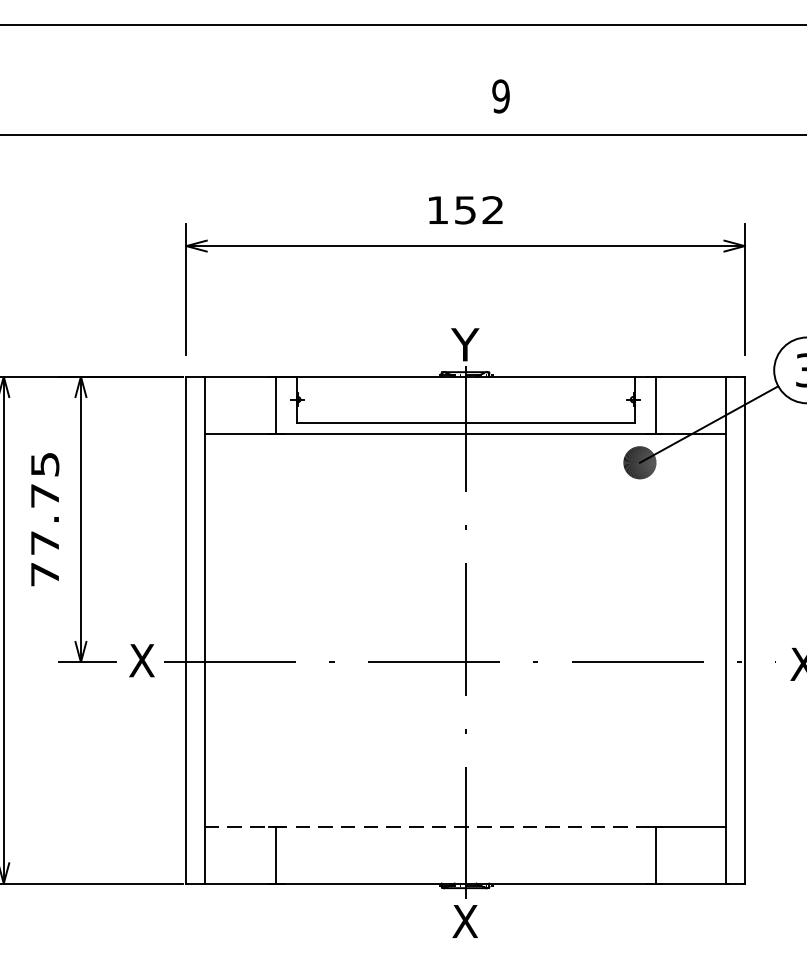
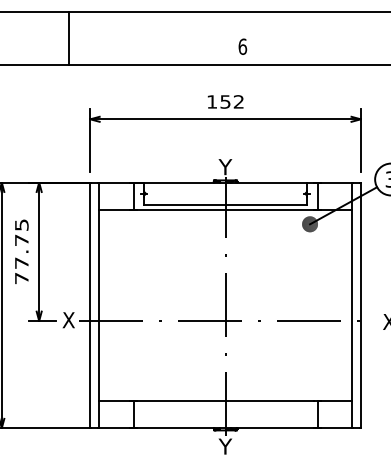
line: (143, 79) -> (69, 38), added
text: (500, 95) -> (242, 46), 9 -> 6
line: (426, 826) -> (206, 400), dashed -> solid
text: (465, 921) -> (225, 446), X -> Y

